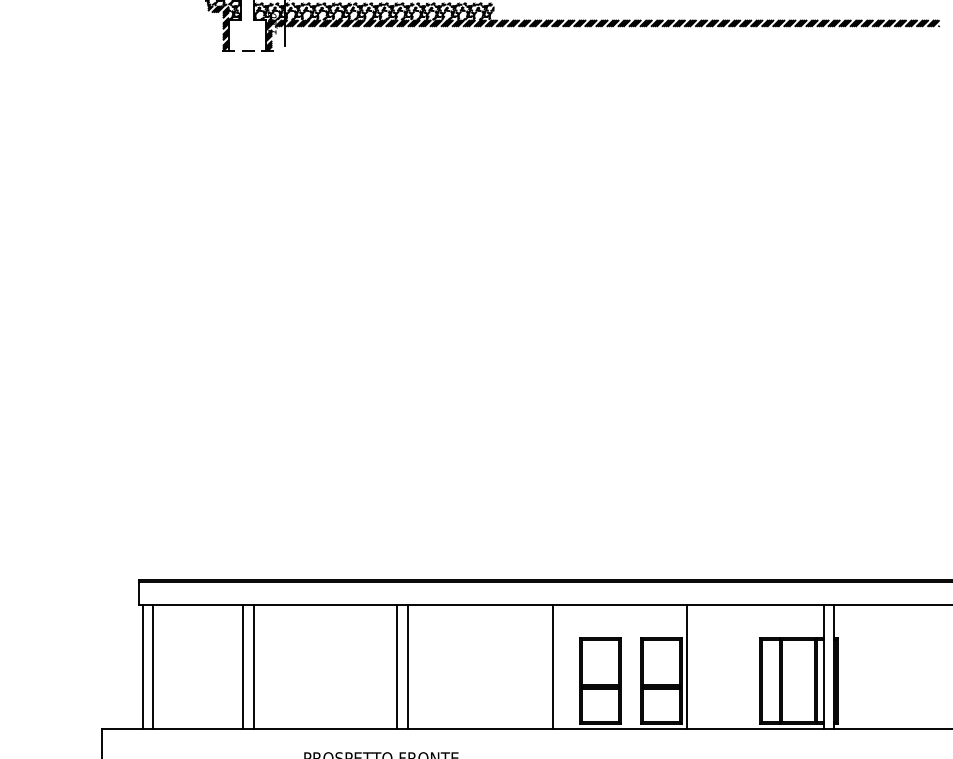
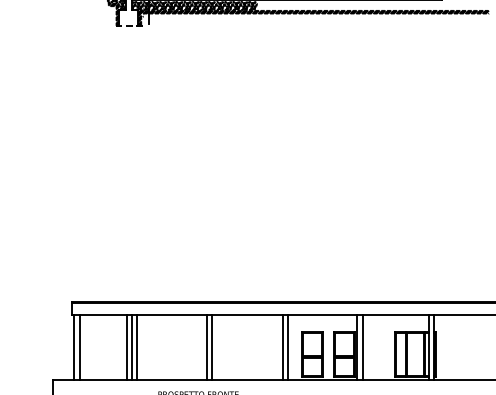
line: (264, 665) -> (137, 346), added
line: (542, 665) -> (282, 346), added
line: (696, 665) -> (362, 346), added

